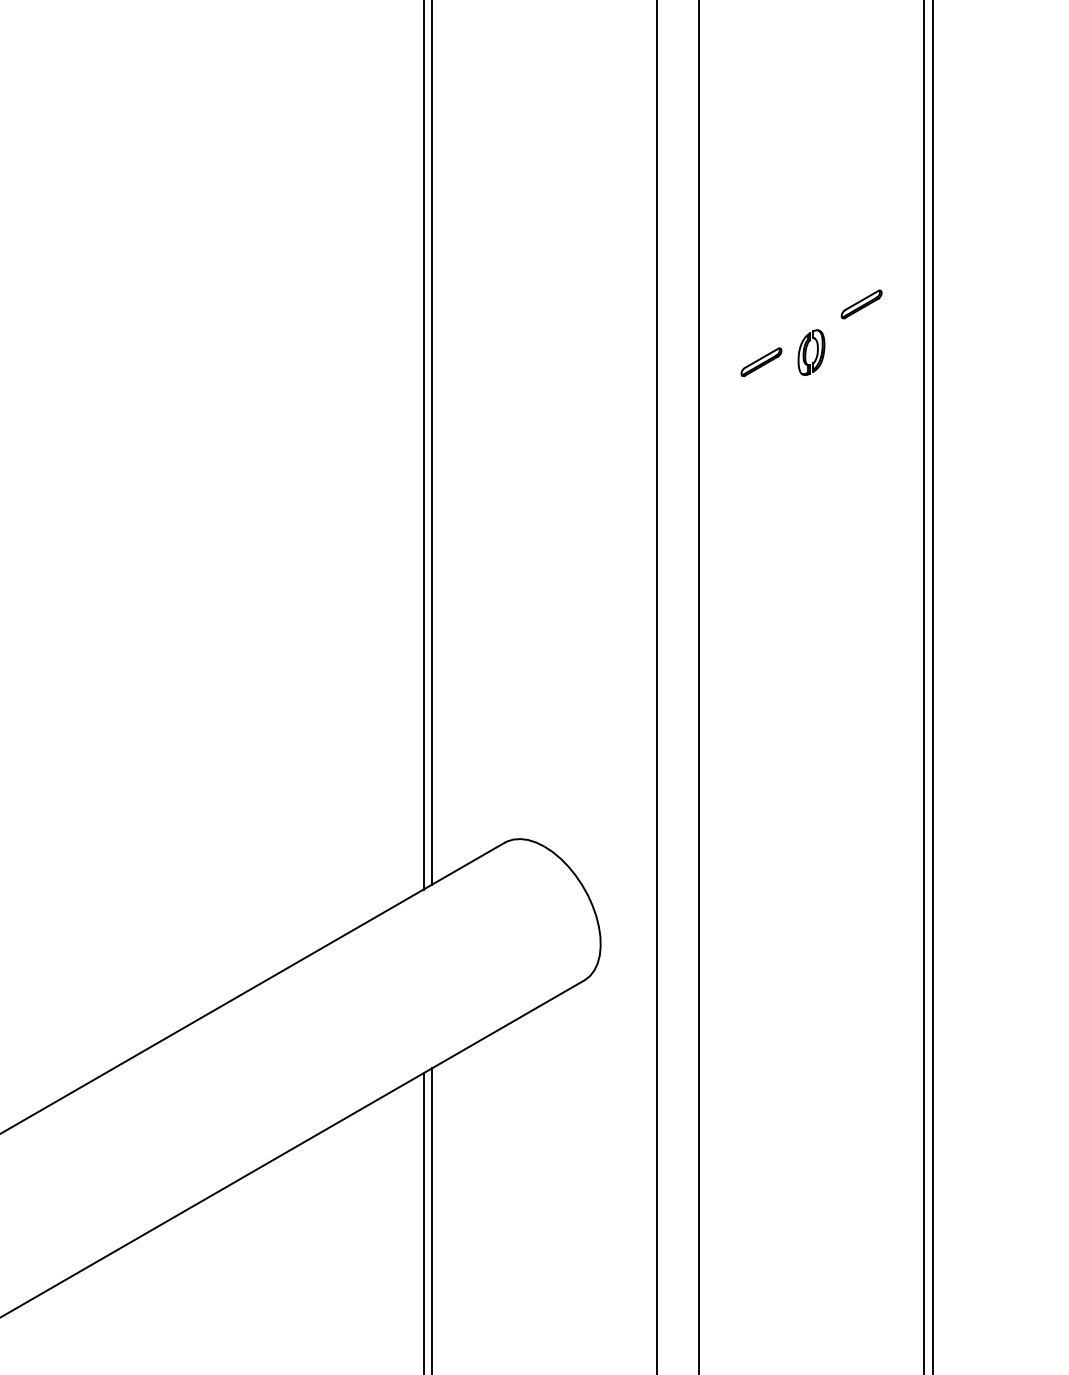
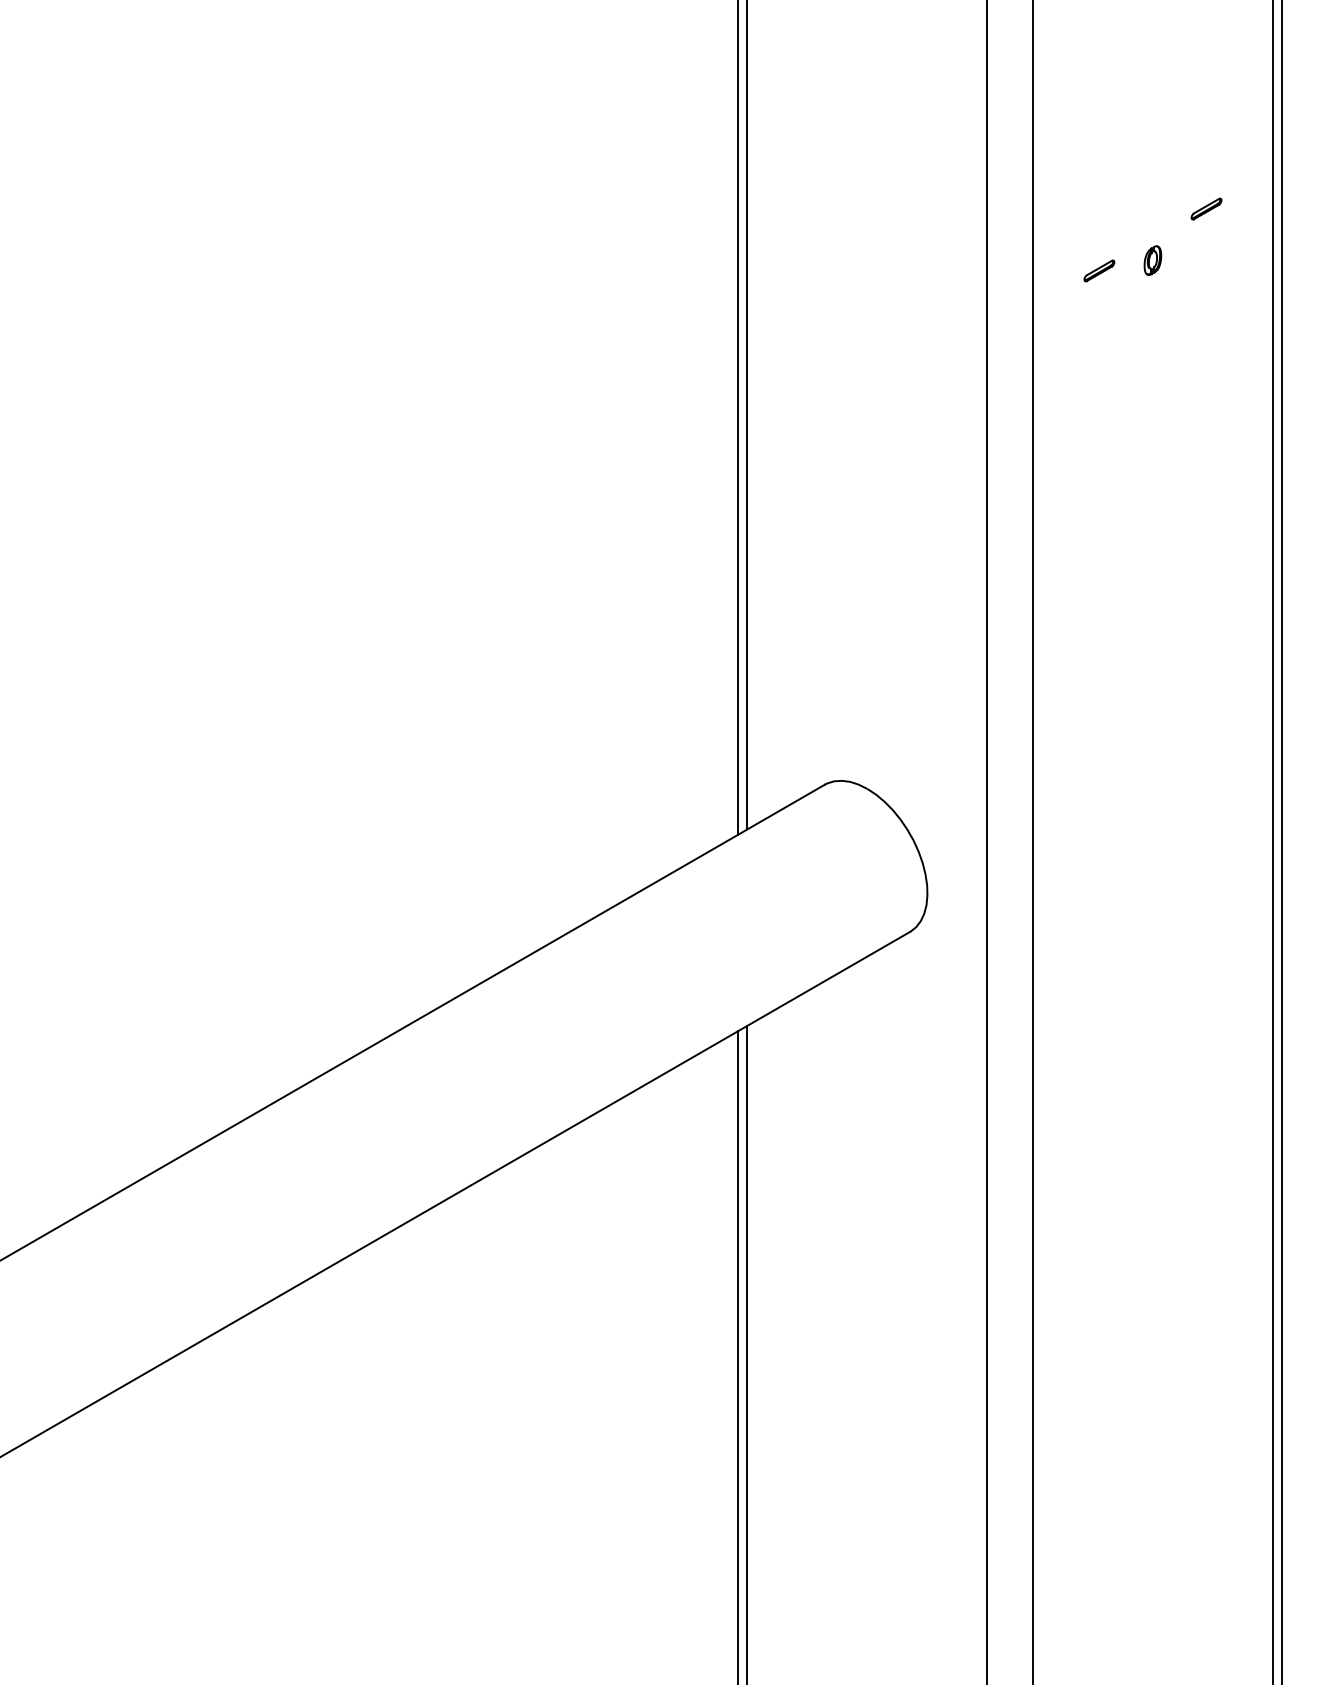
part: (861, 303) -> (1206, 208), size x0.7
part: (811, 352) -> (1152, 260), size x0.6
part: (761, 361) -> (1099, 270), size x0.7

